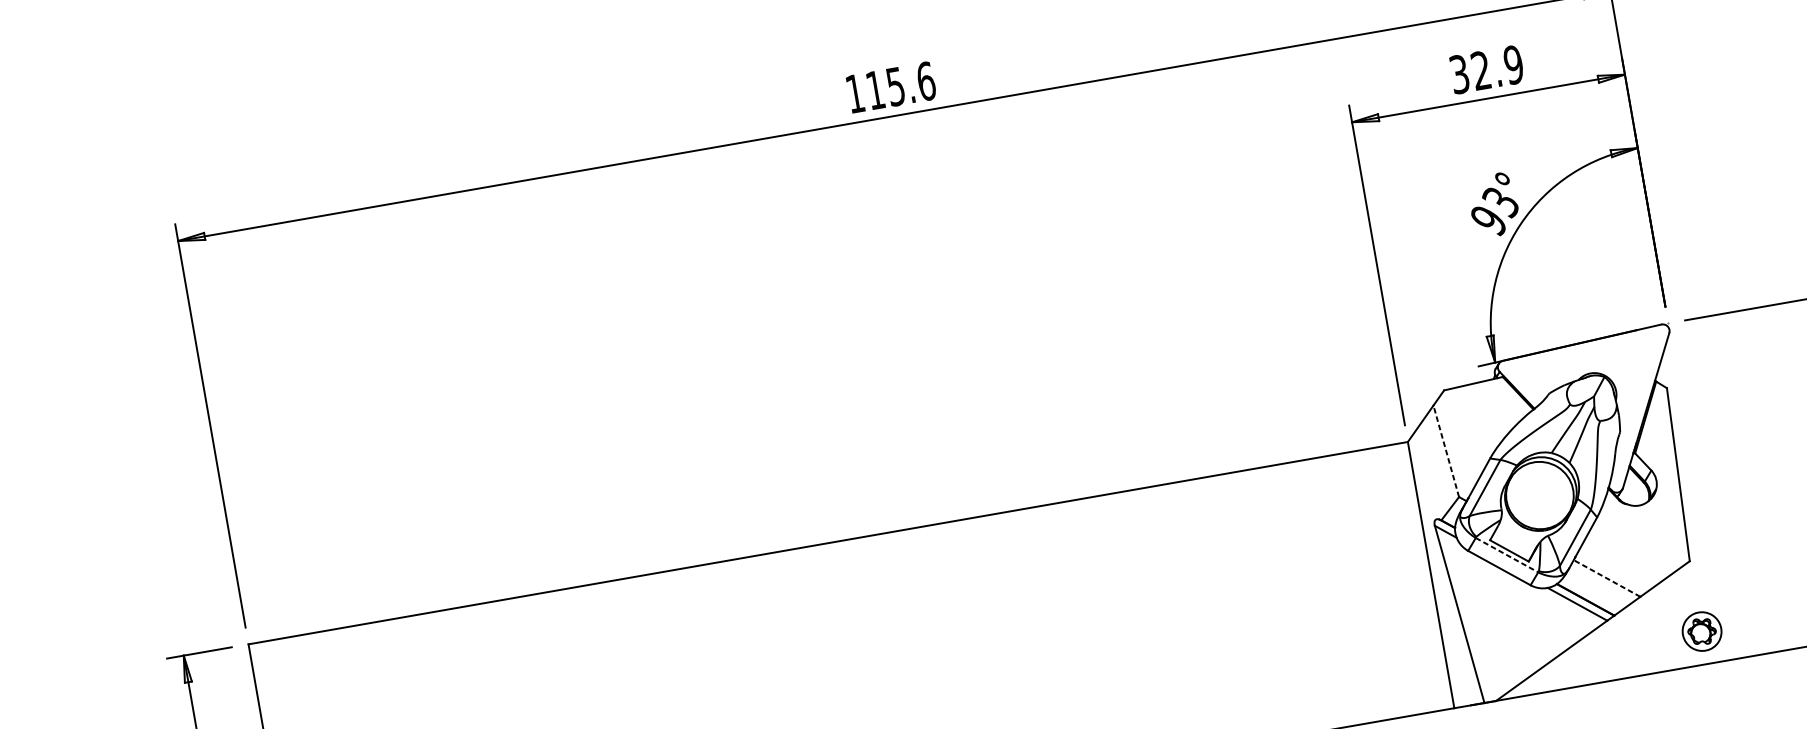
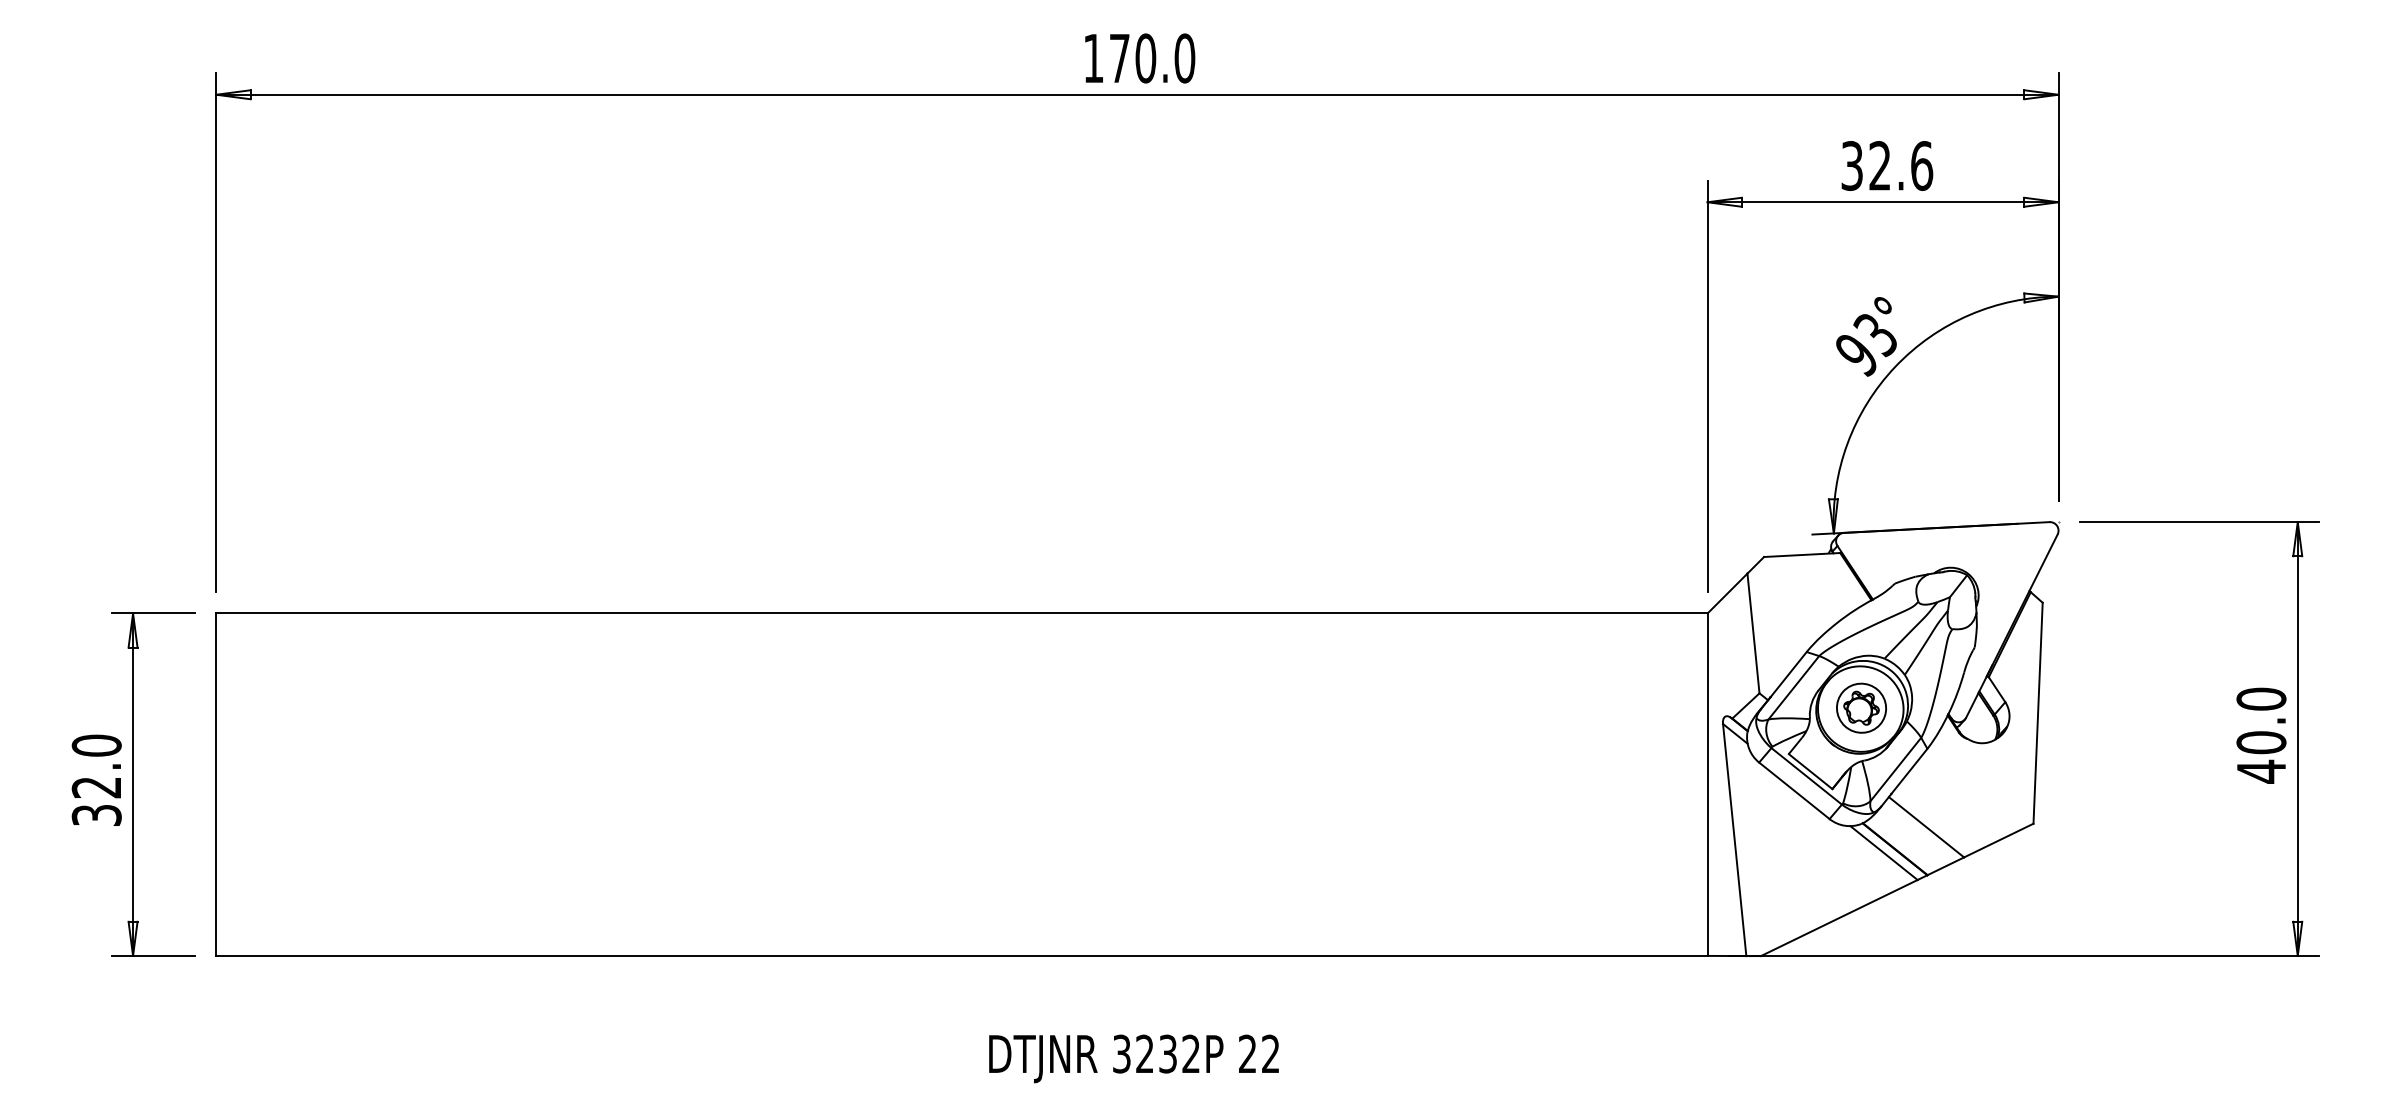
text: (1513, 64) -> (1921, 165), 32.9 -> 32.6
text: (901, 85) -> (1152, 58), 115.6 -> 170.0
line: (1446, 450) -> (1753, 632), dashed -> solid
line: (1507, 555) -> (1807, 776), dashed -> solid
line: (1606, 577) -> (1926, 826), dashed -> solid
part: (1701, 631) -> (1861, 707), moved

